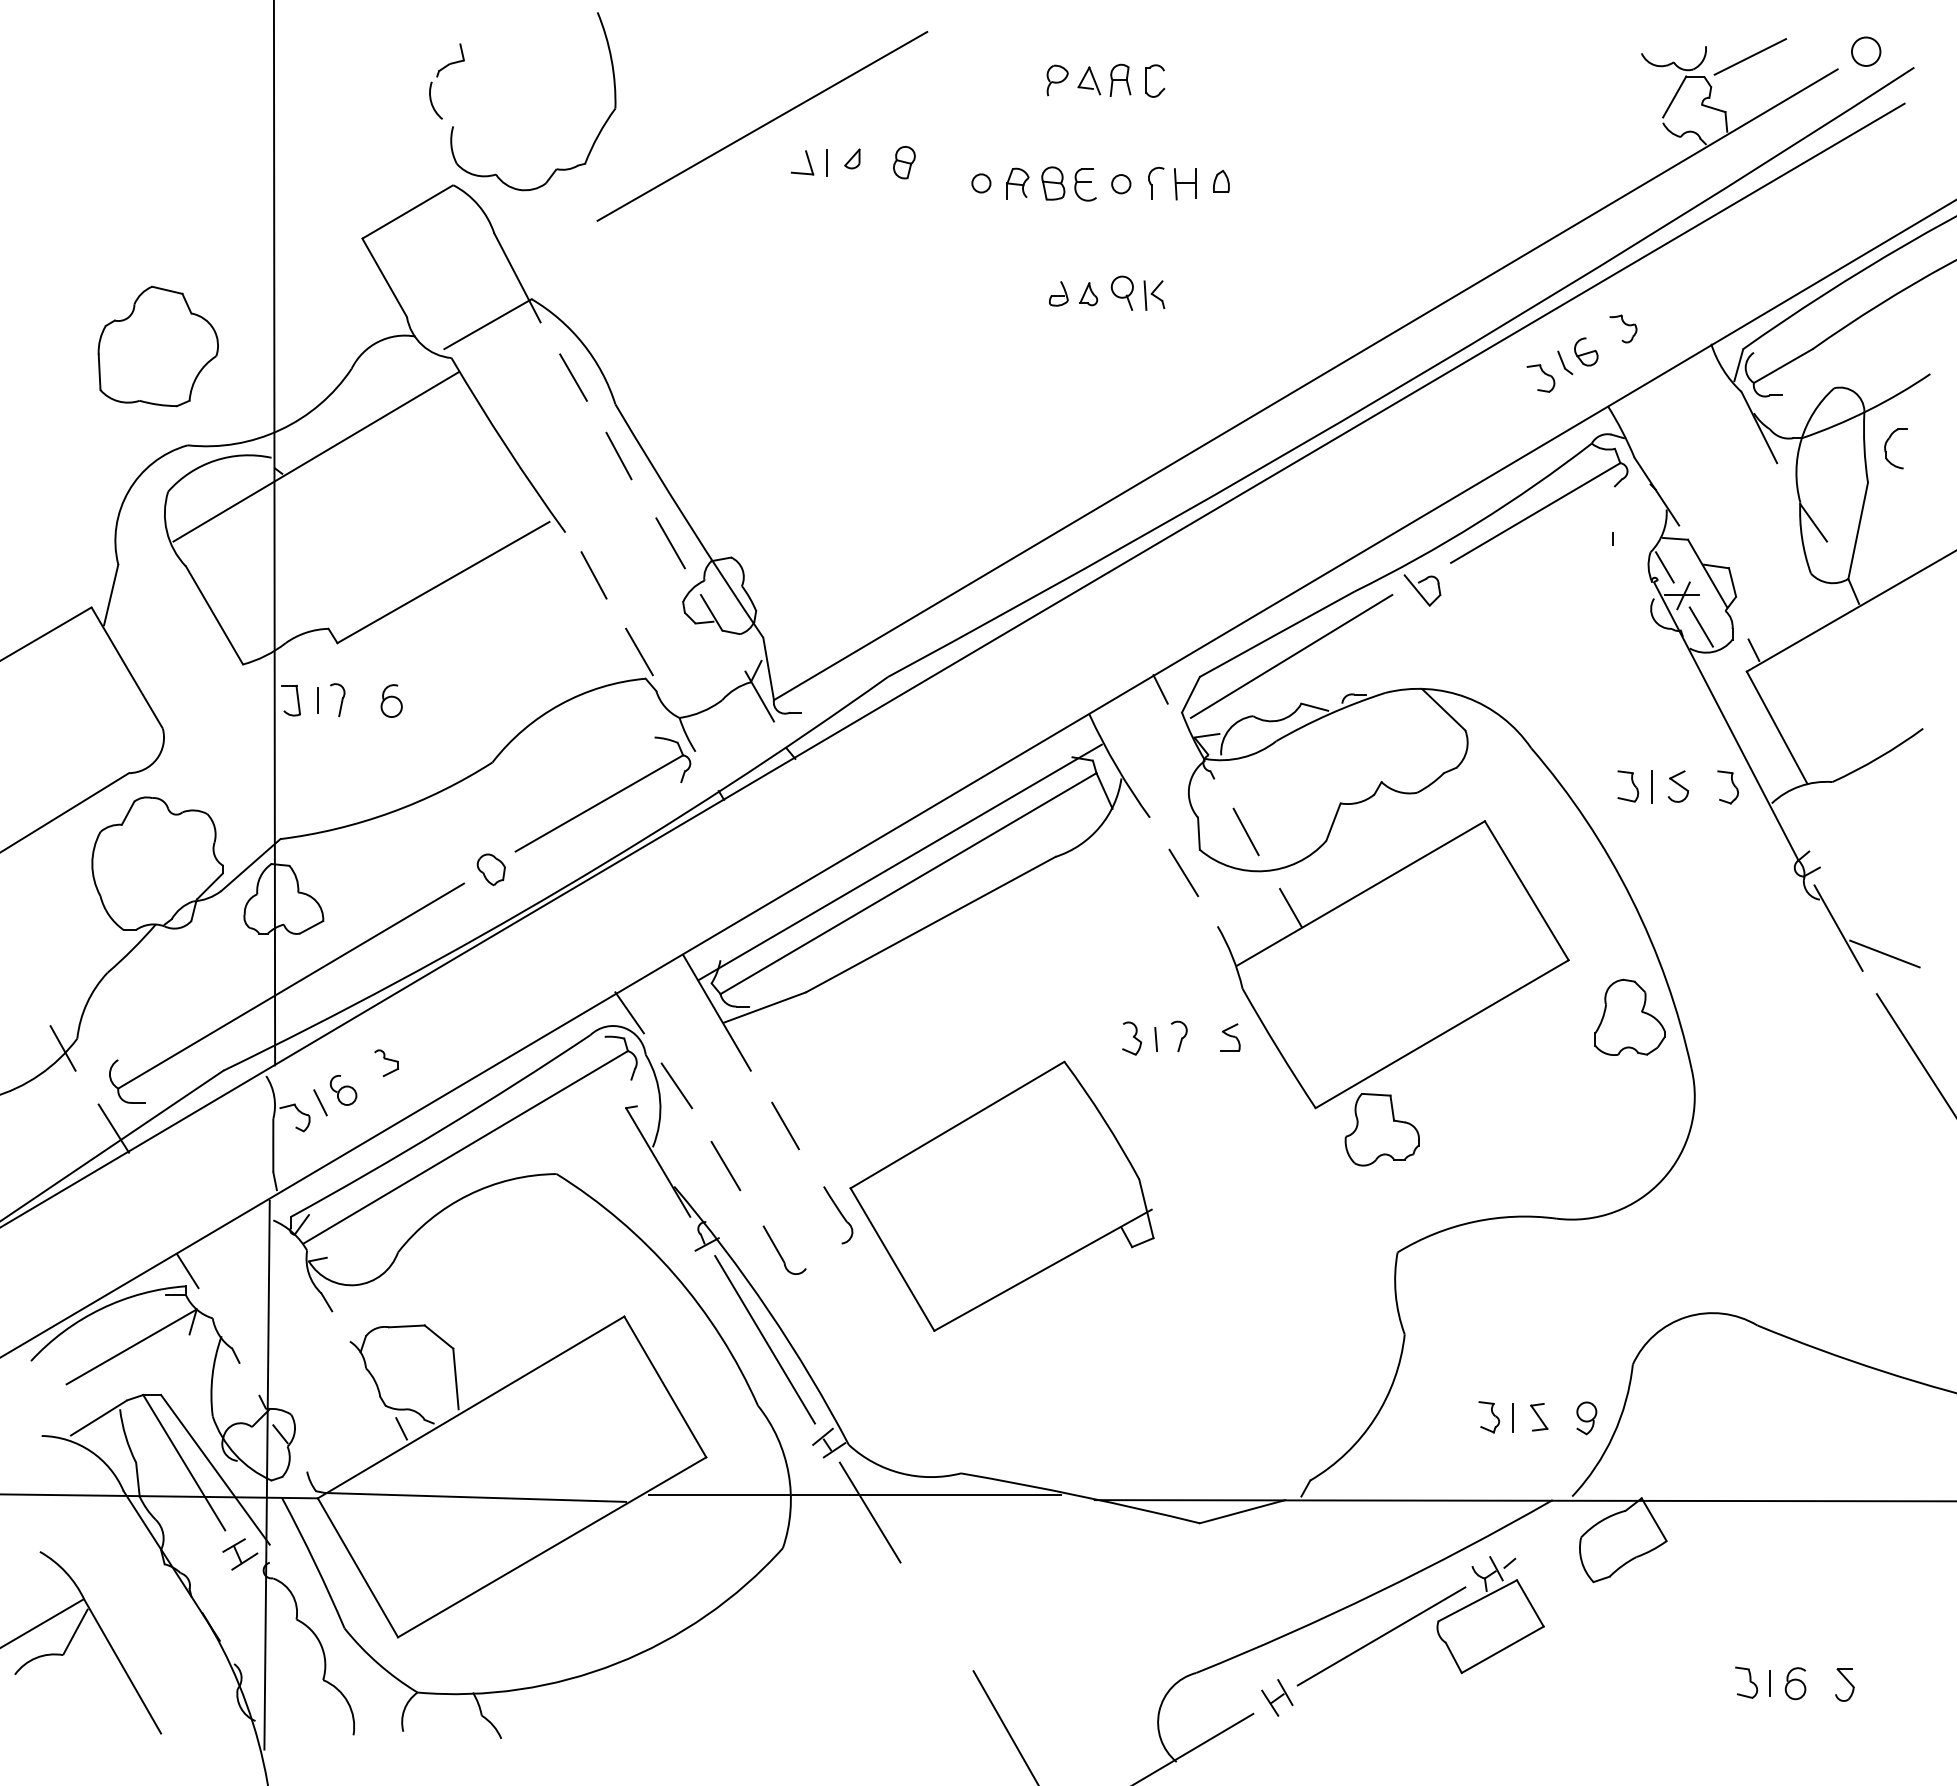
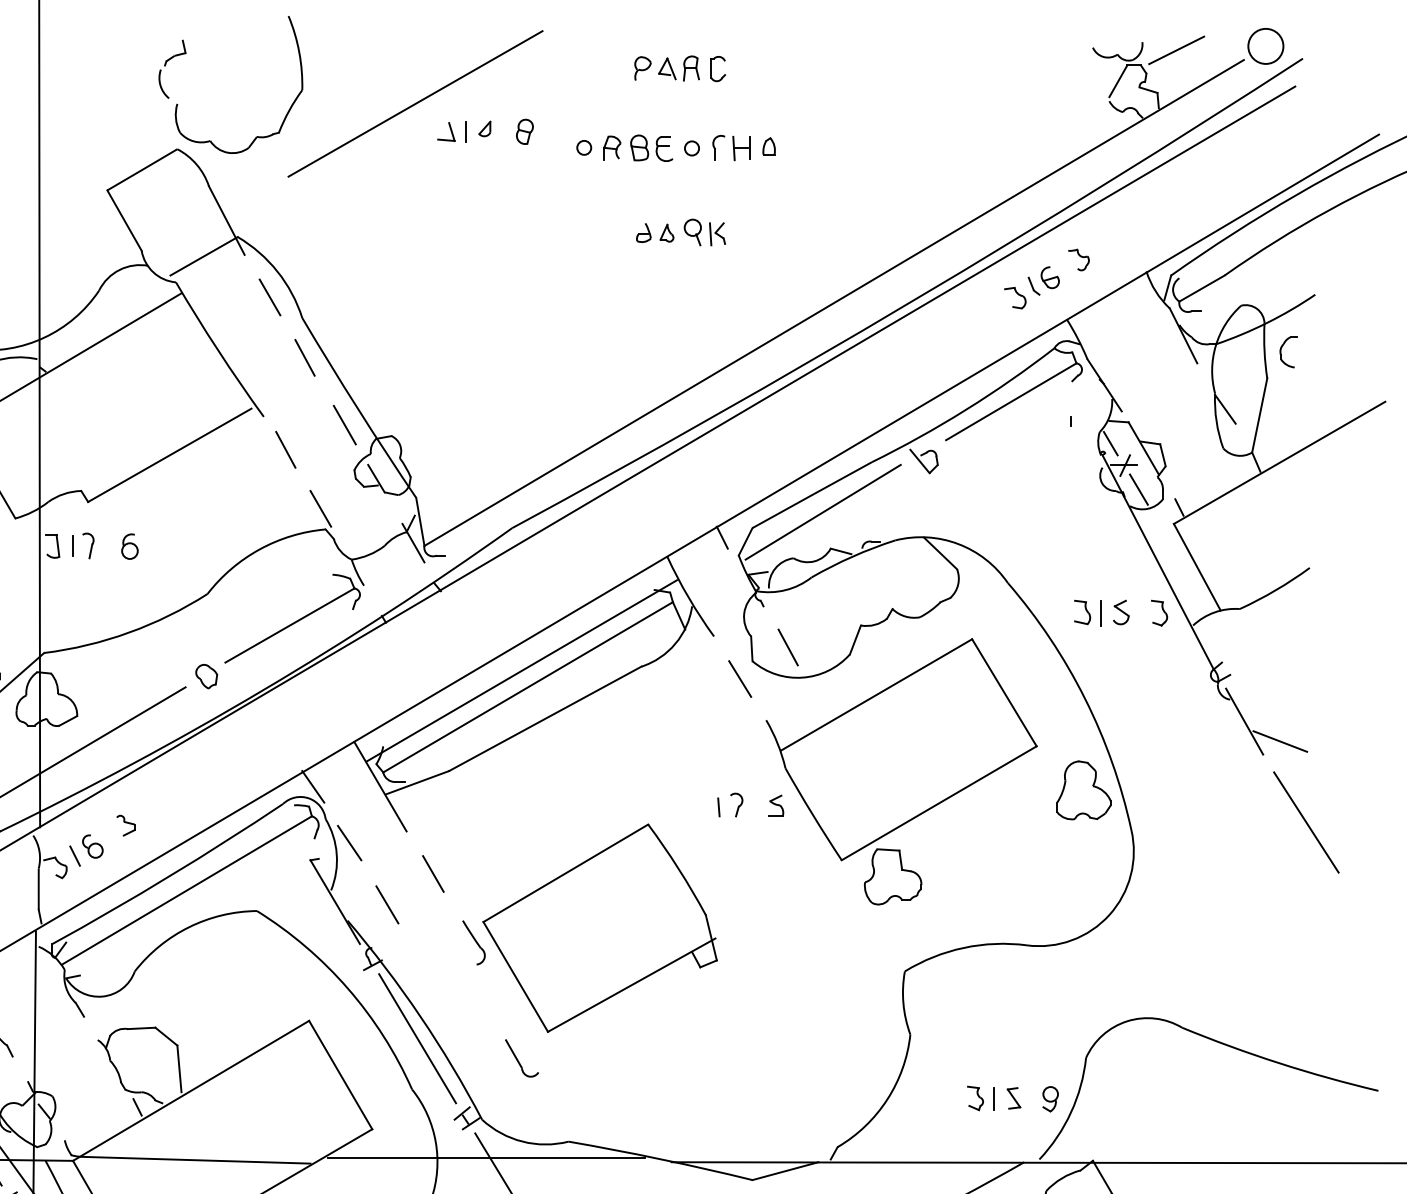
circle: (1865, 51) -> (1265, 46), size x1.6
line: (1290, 907) -> (822, 705), removed
part: (1131, 1038) -> (699, 806), removed
part: (784, 1249) -> (521, 1057), moved

